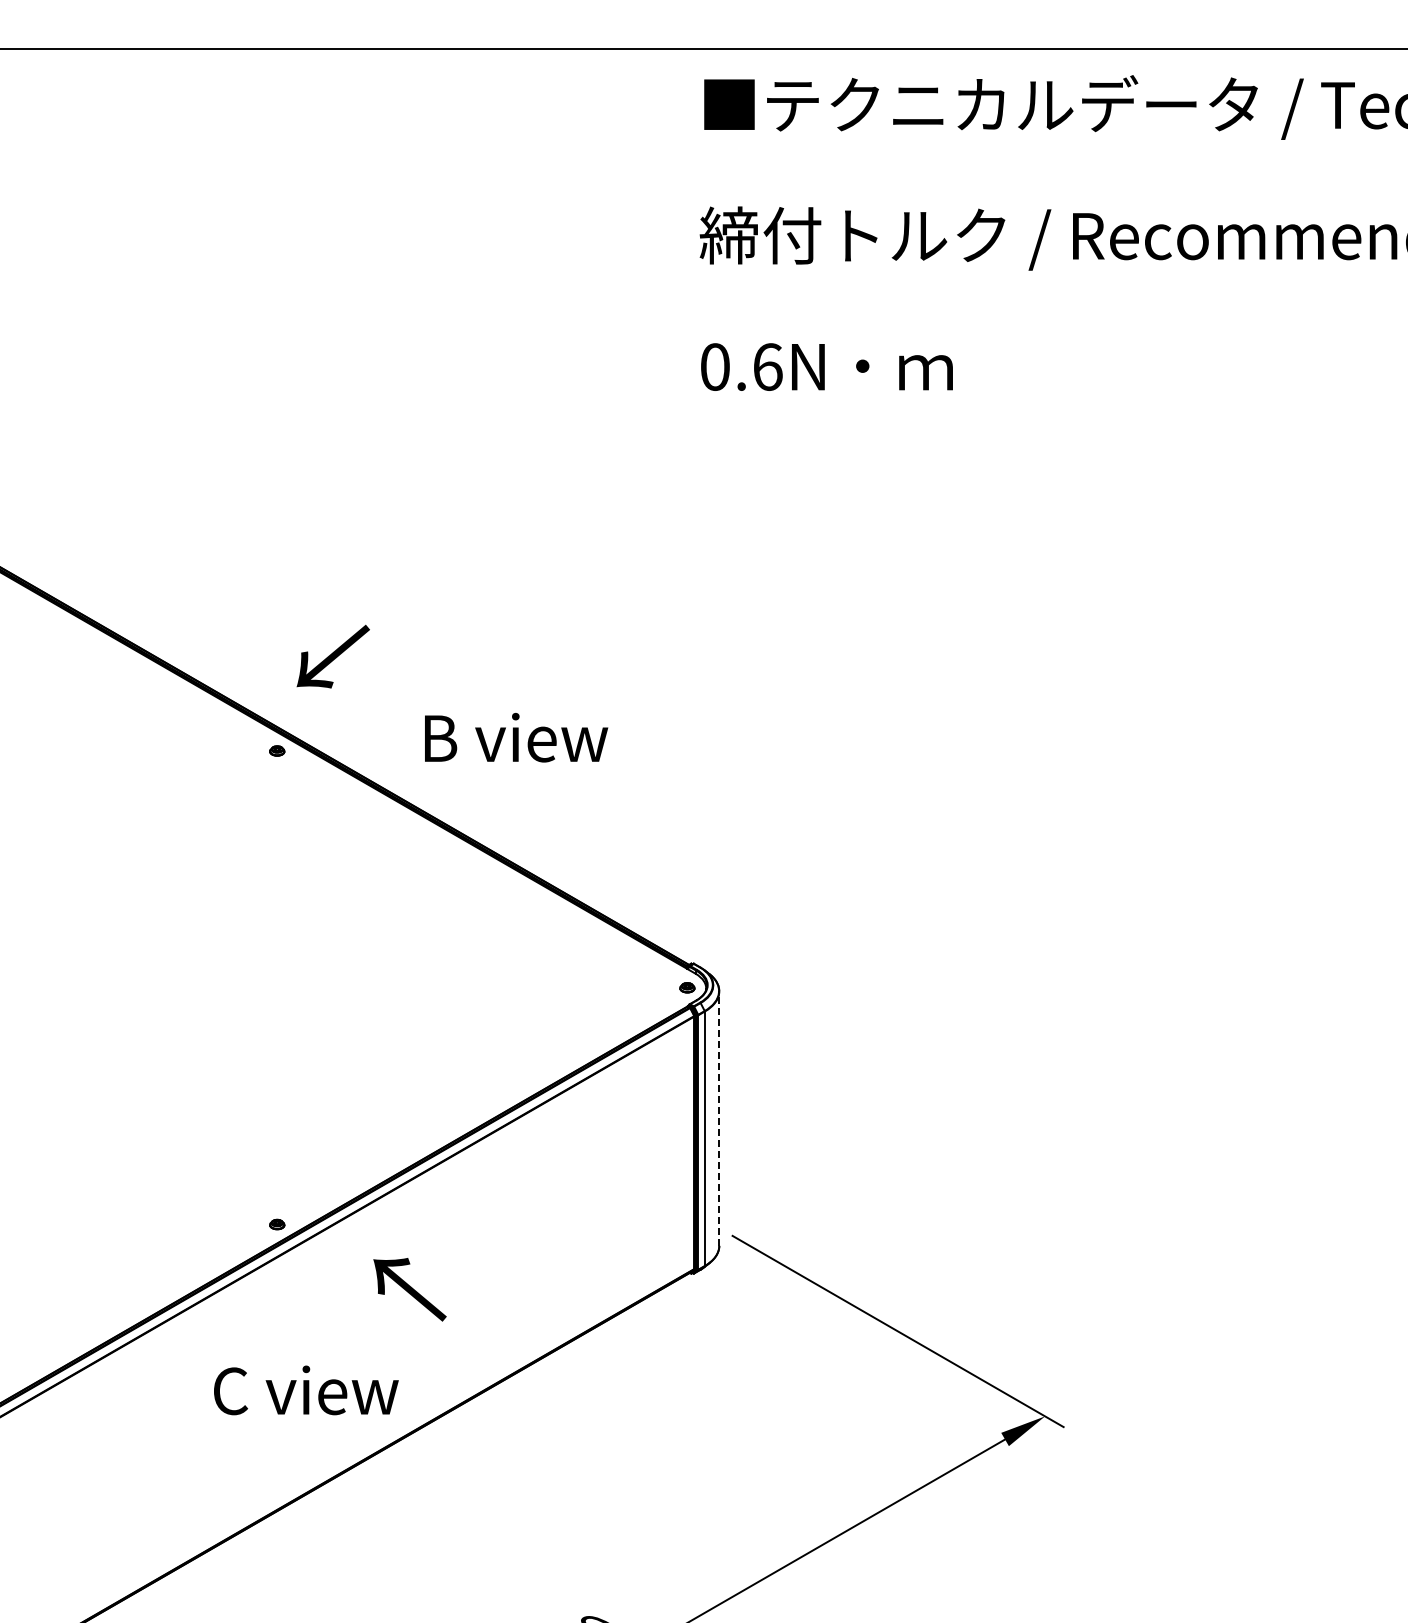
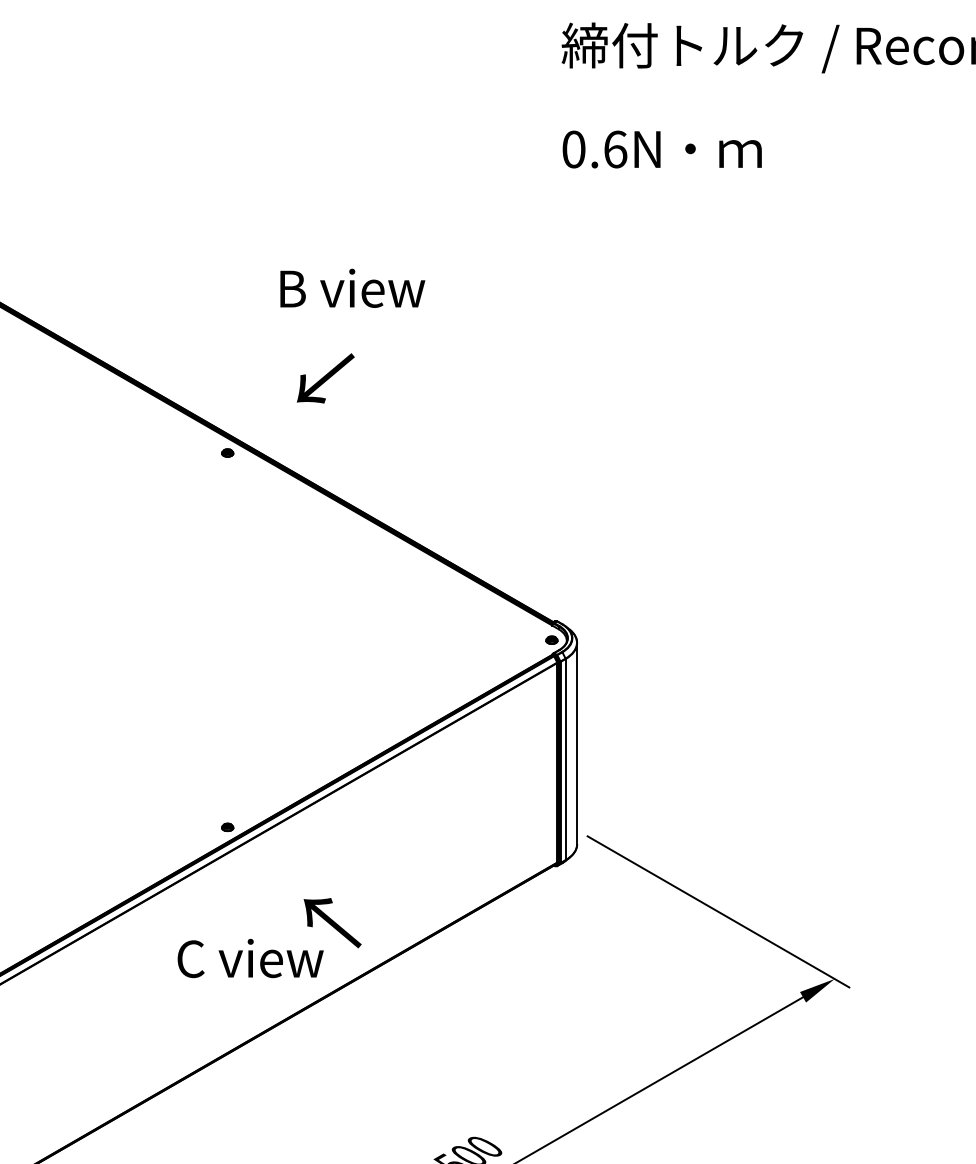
text: (332, 656) -> (325, 378), moved
text: (516, 737) -> (352, 288), moved
line: (719, 1118) -> (577, 743), dashed -> solid
text: (409, 1289) -> (332, 922), moved

